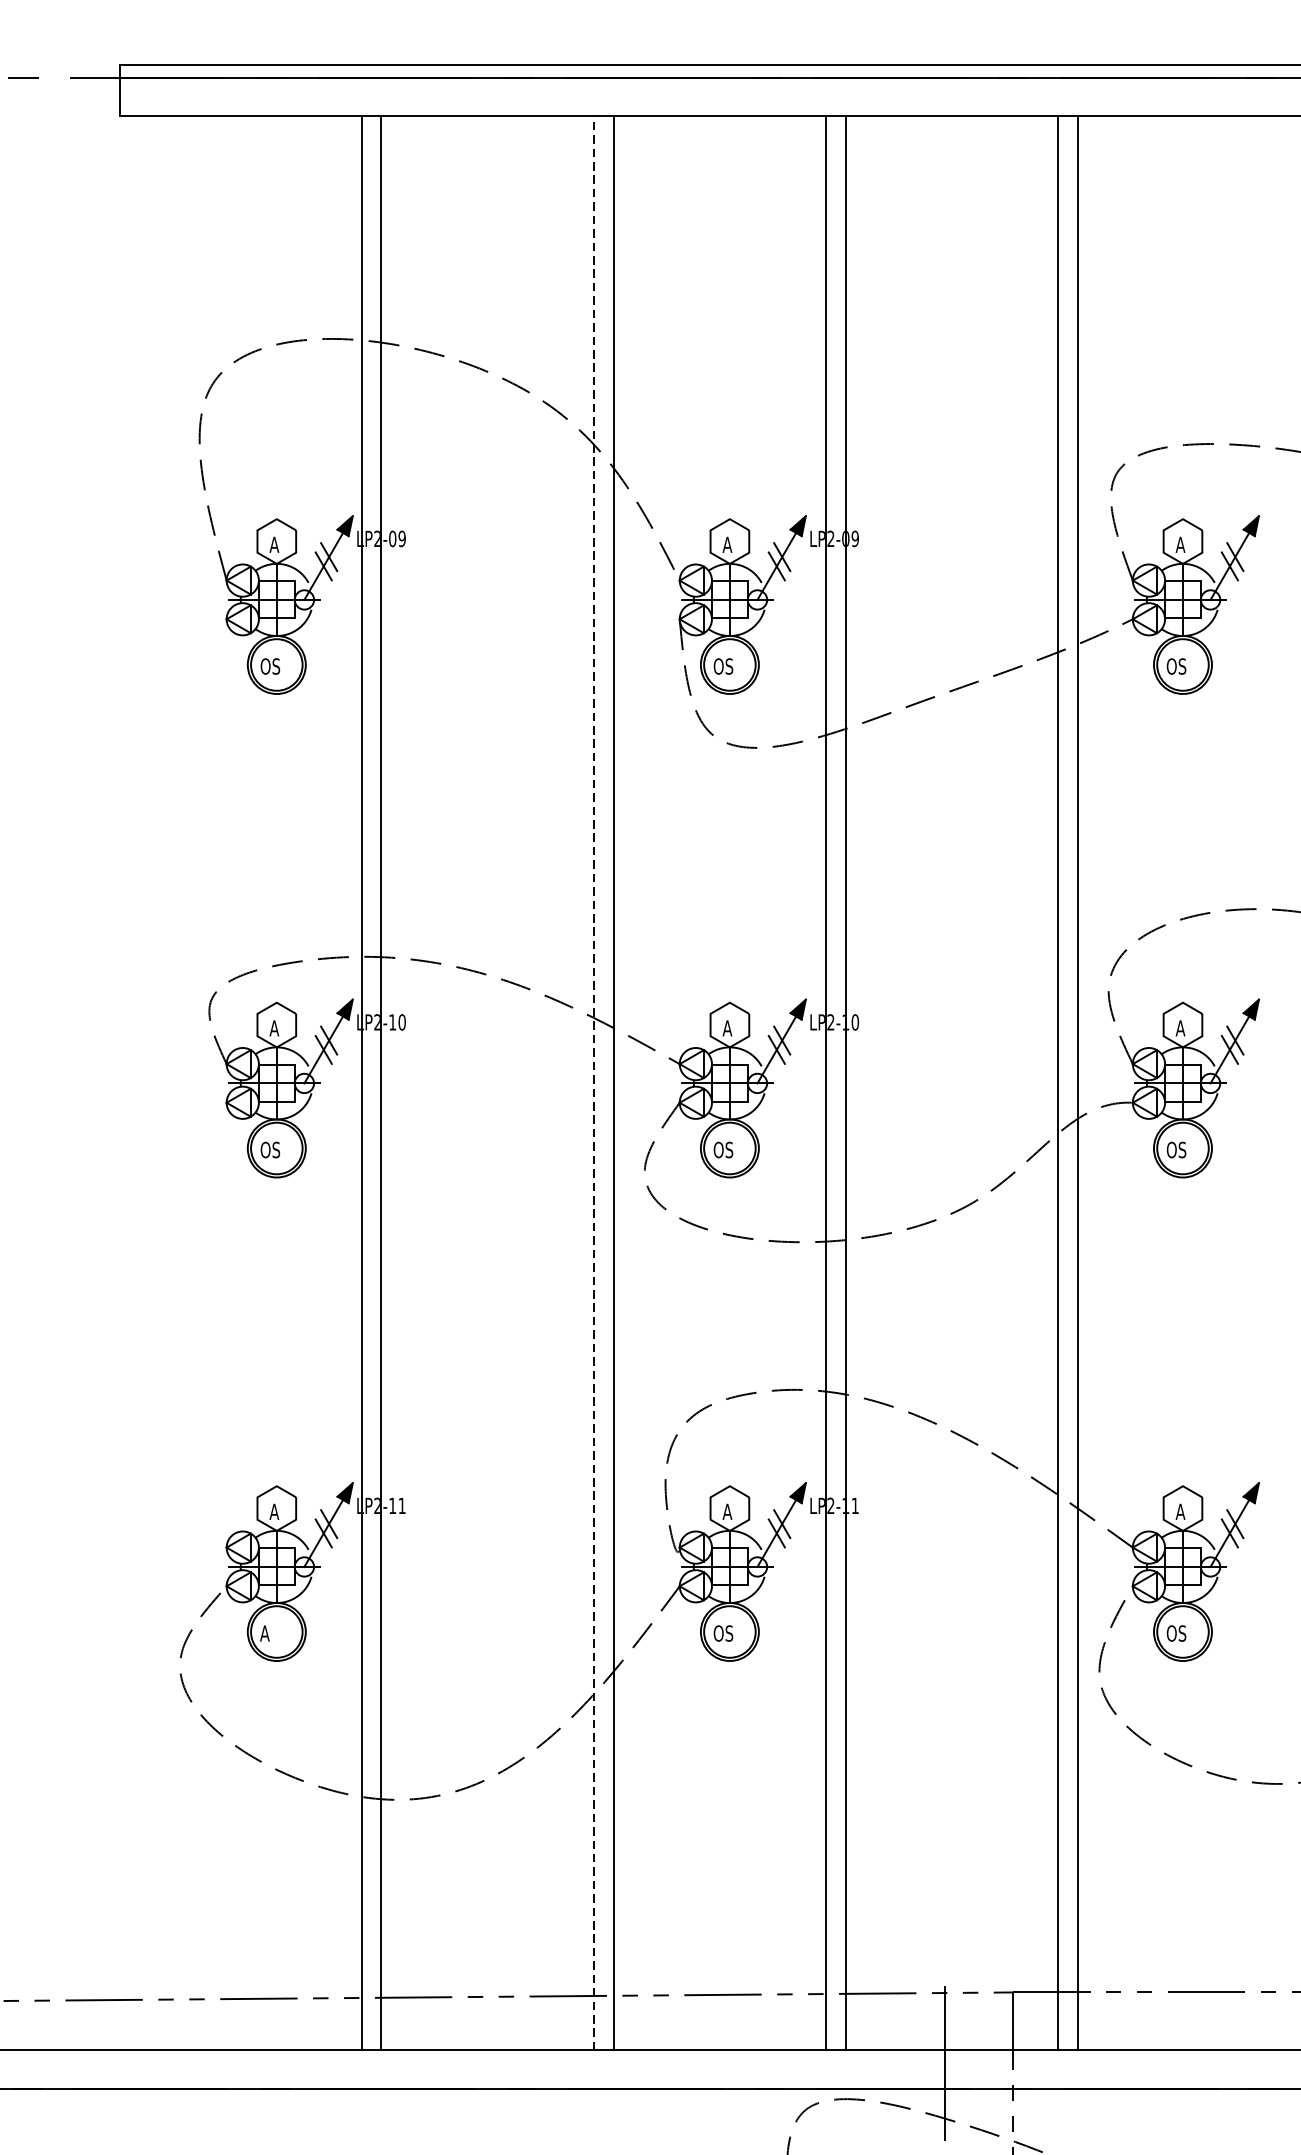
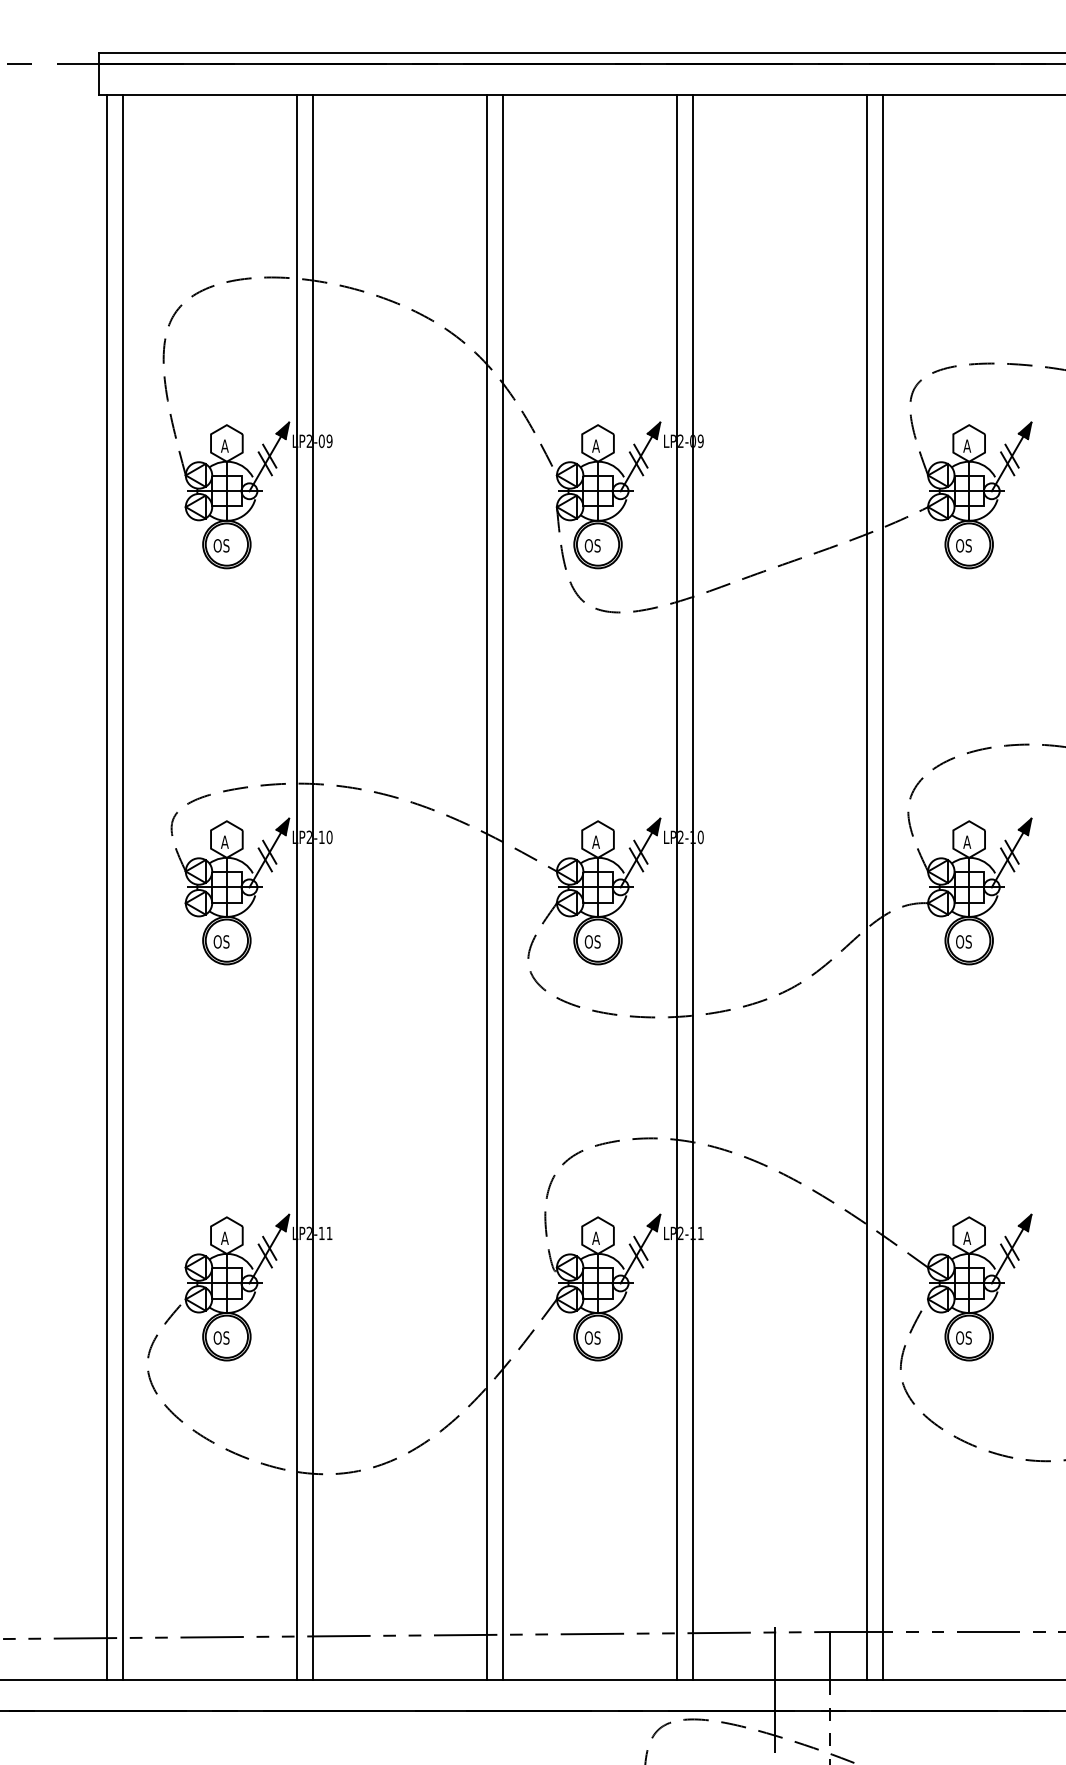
line: (593, 1082) -> (486, 886), dashed -> solid
line: (129, 1083) -> (106, 887), added
line: (149, 1083) -> (122, 887), added
text: (270, 1632) -> (221, 1337), A -> OS

